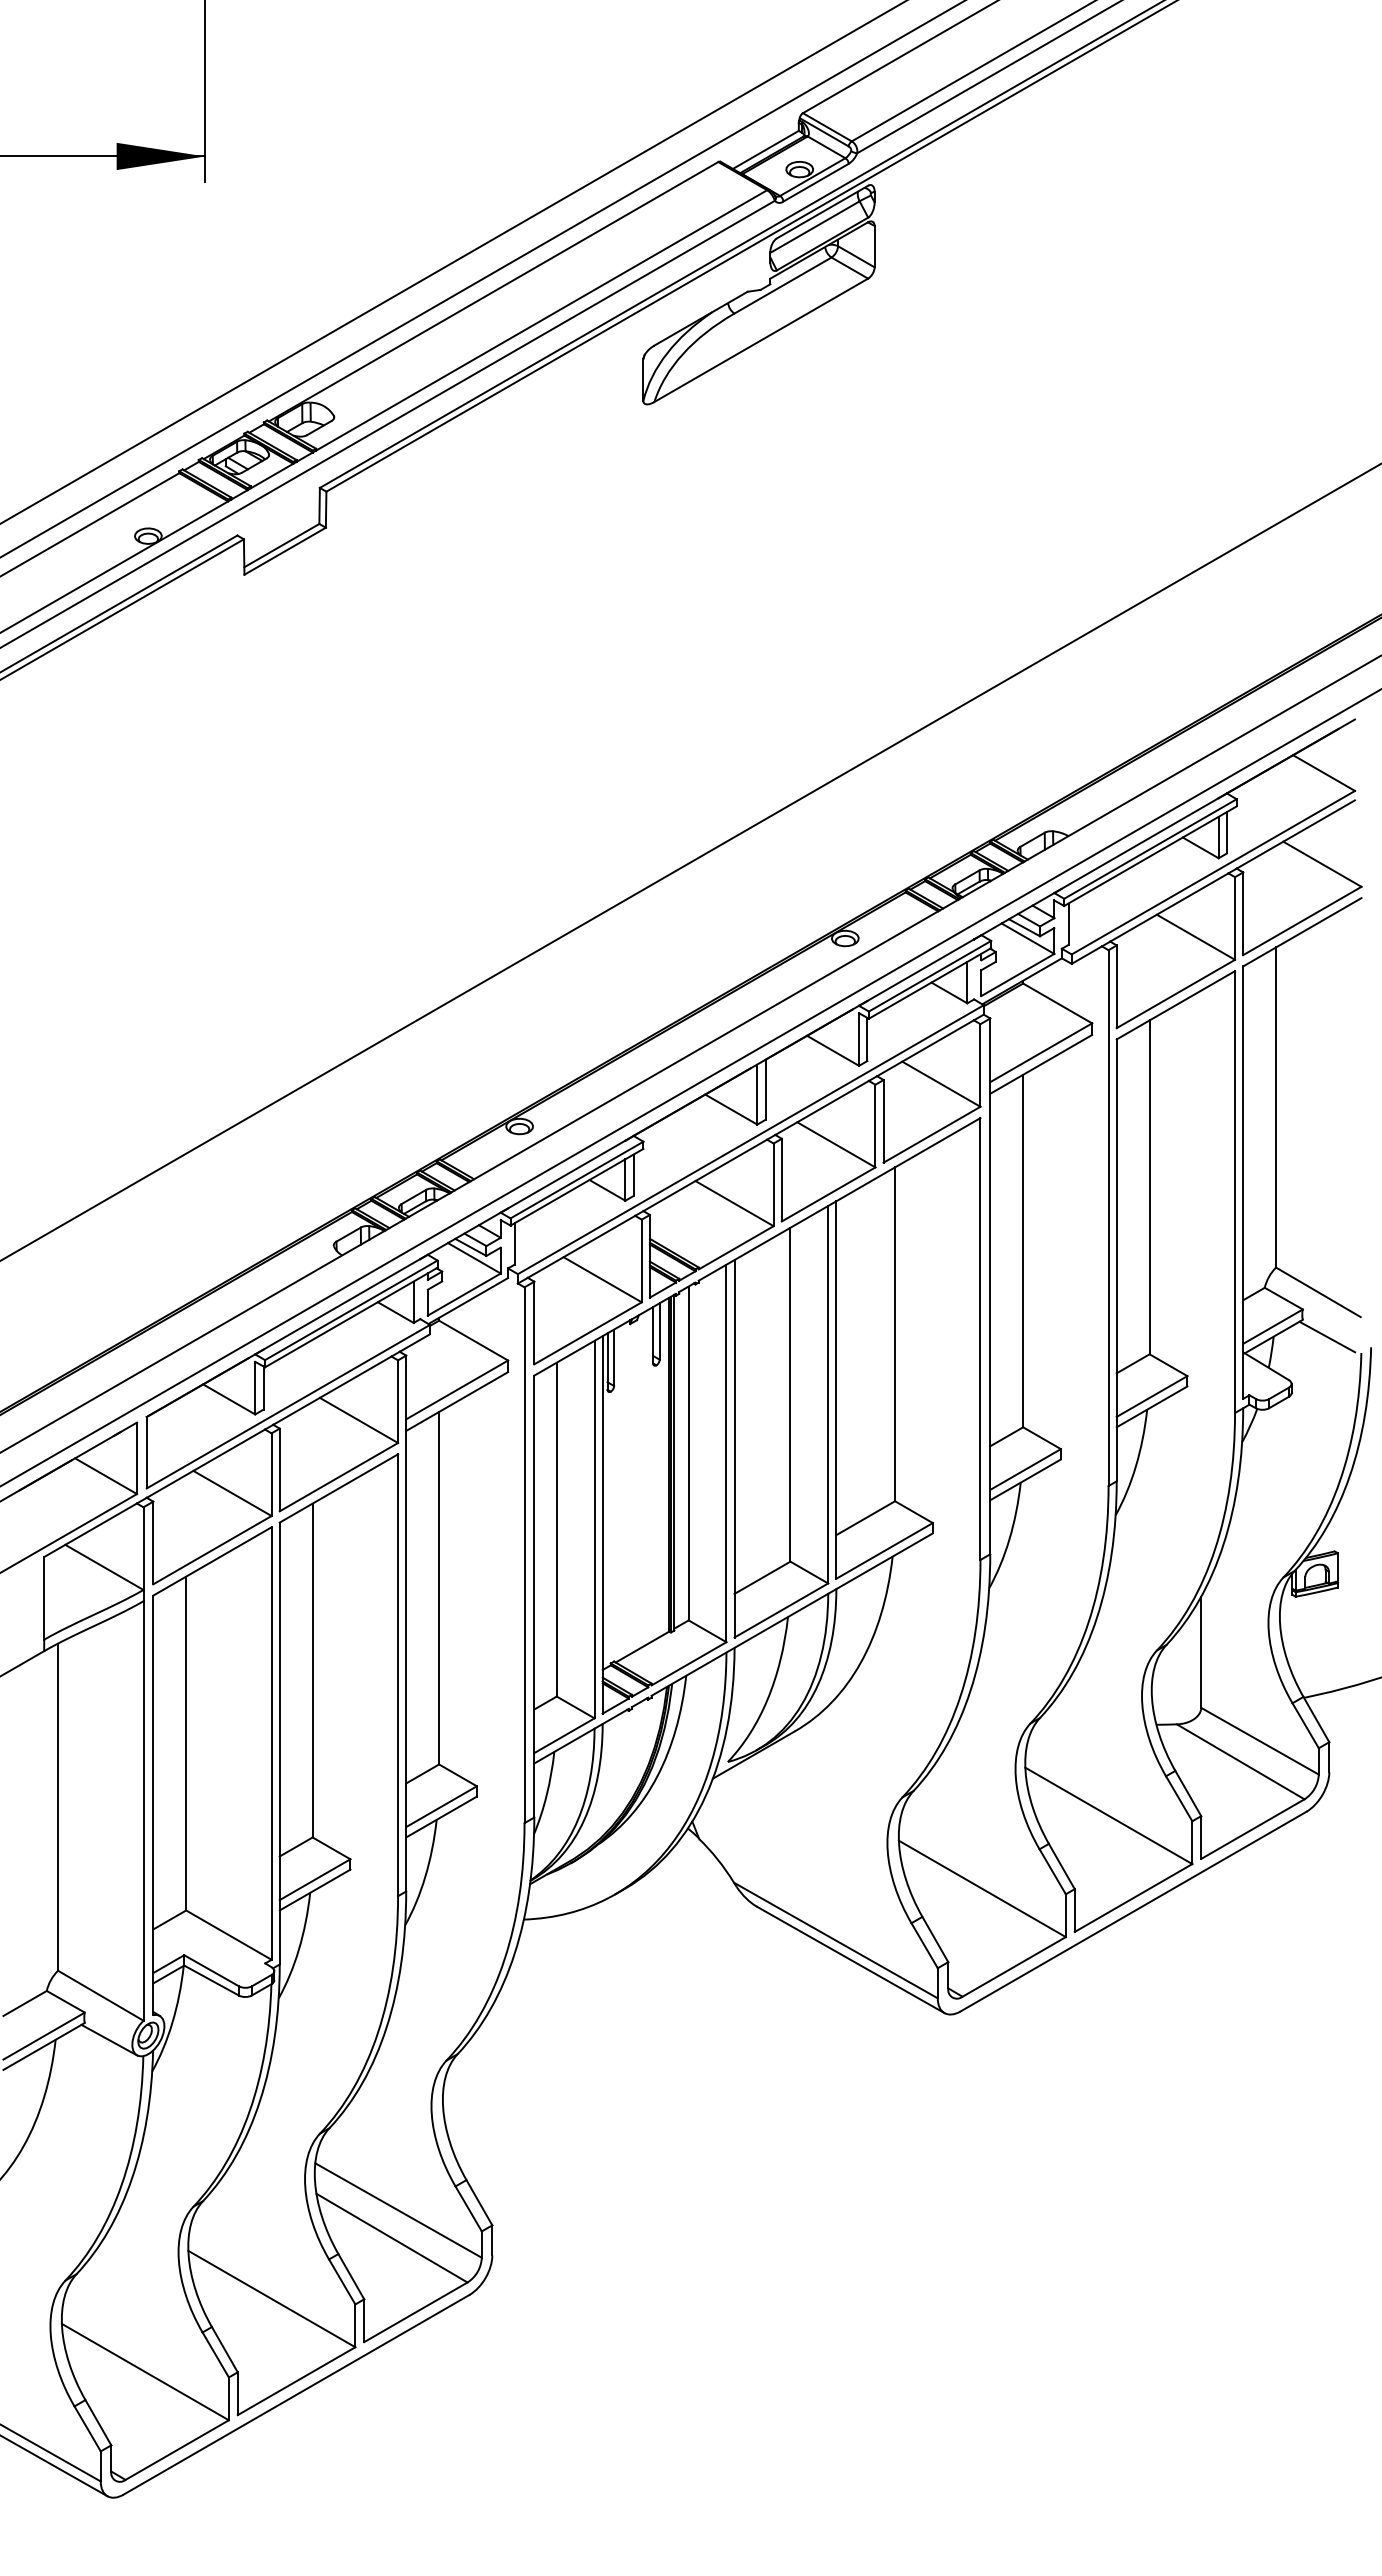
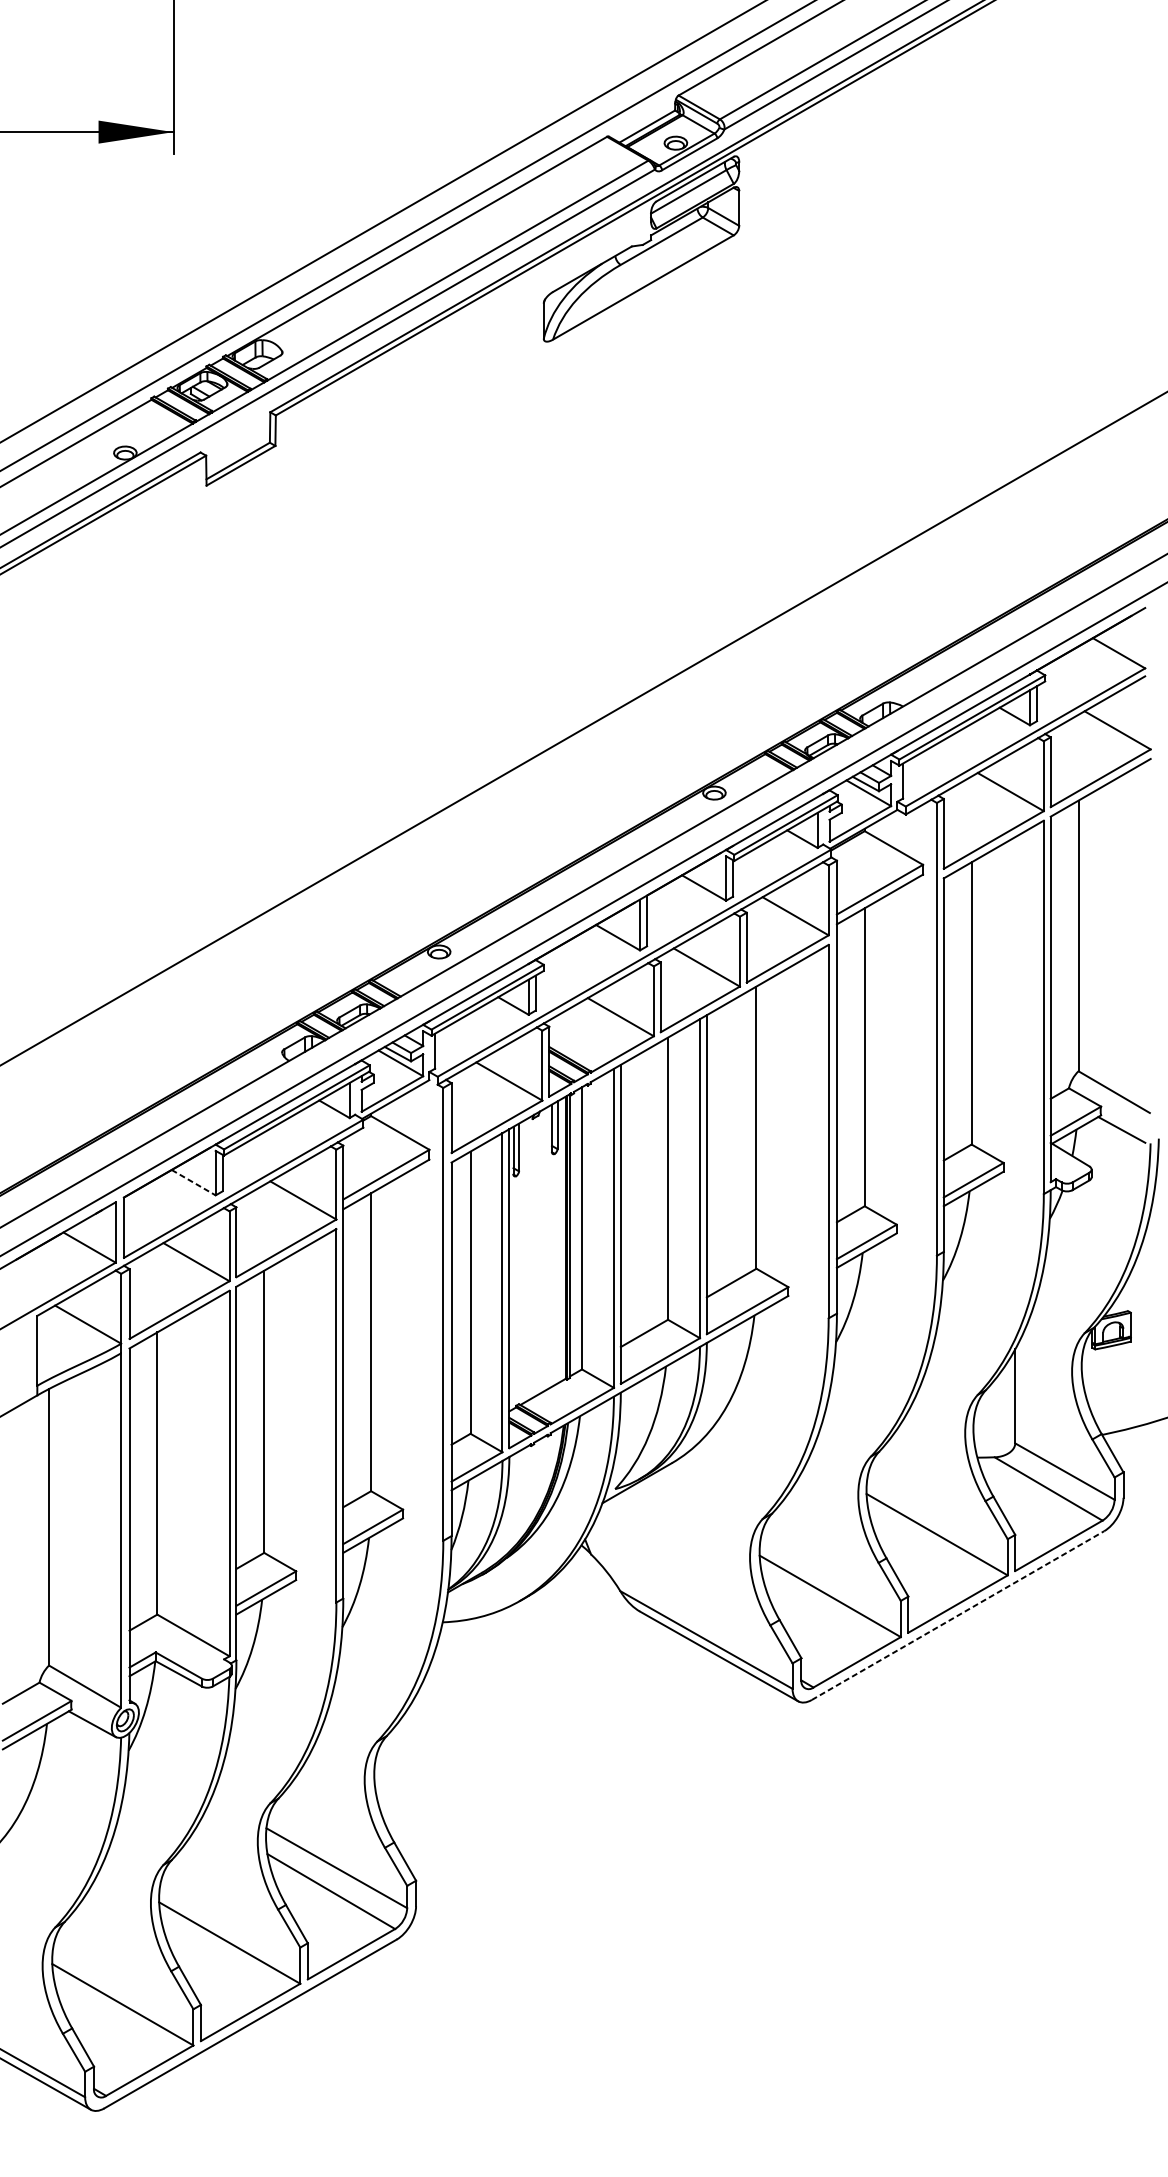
line: (229, 1399) -> (193, 1182), solid -> dashed
line: (1133, 1911) -> (958, 1615), solid -> dashed

